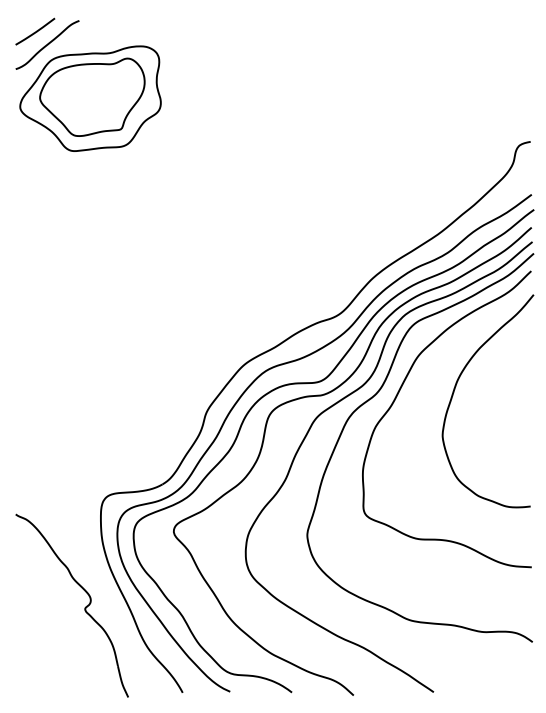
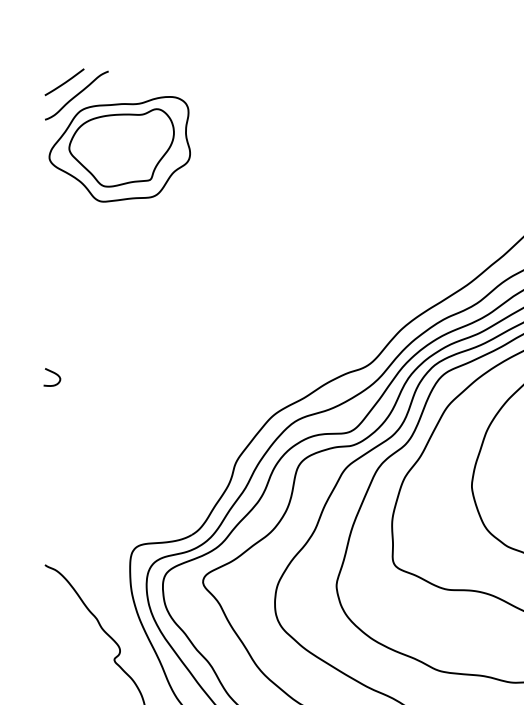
curve: (24, 323) -> (53, 374), added

